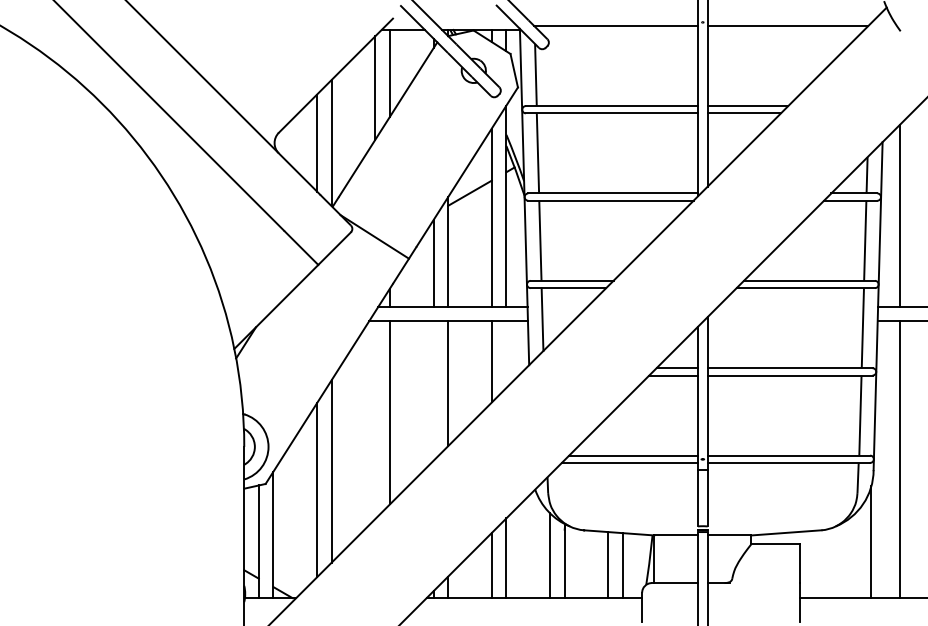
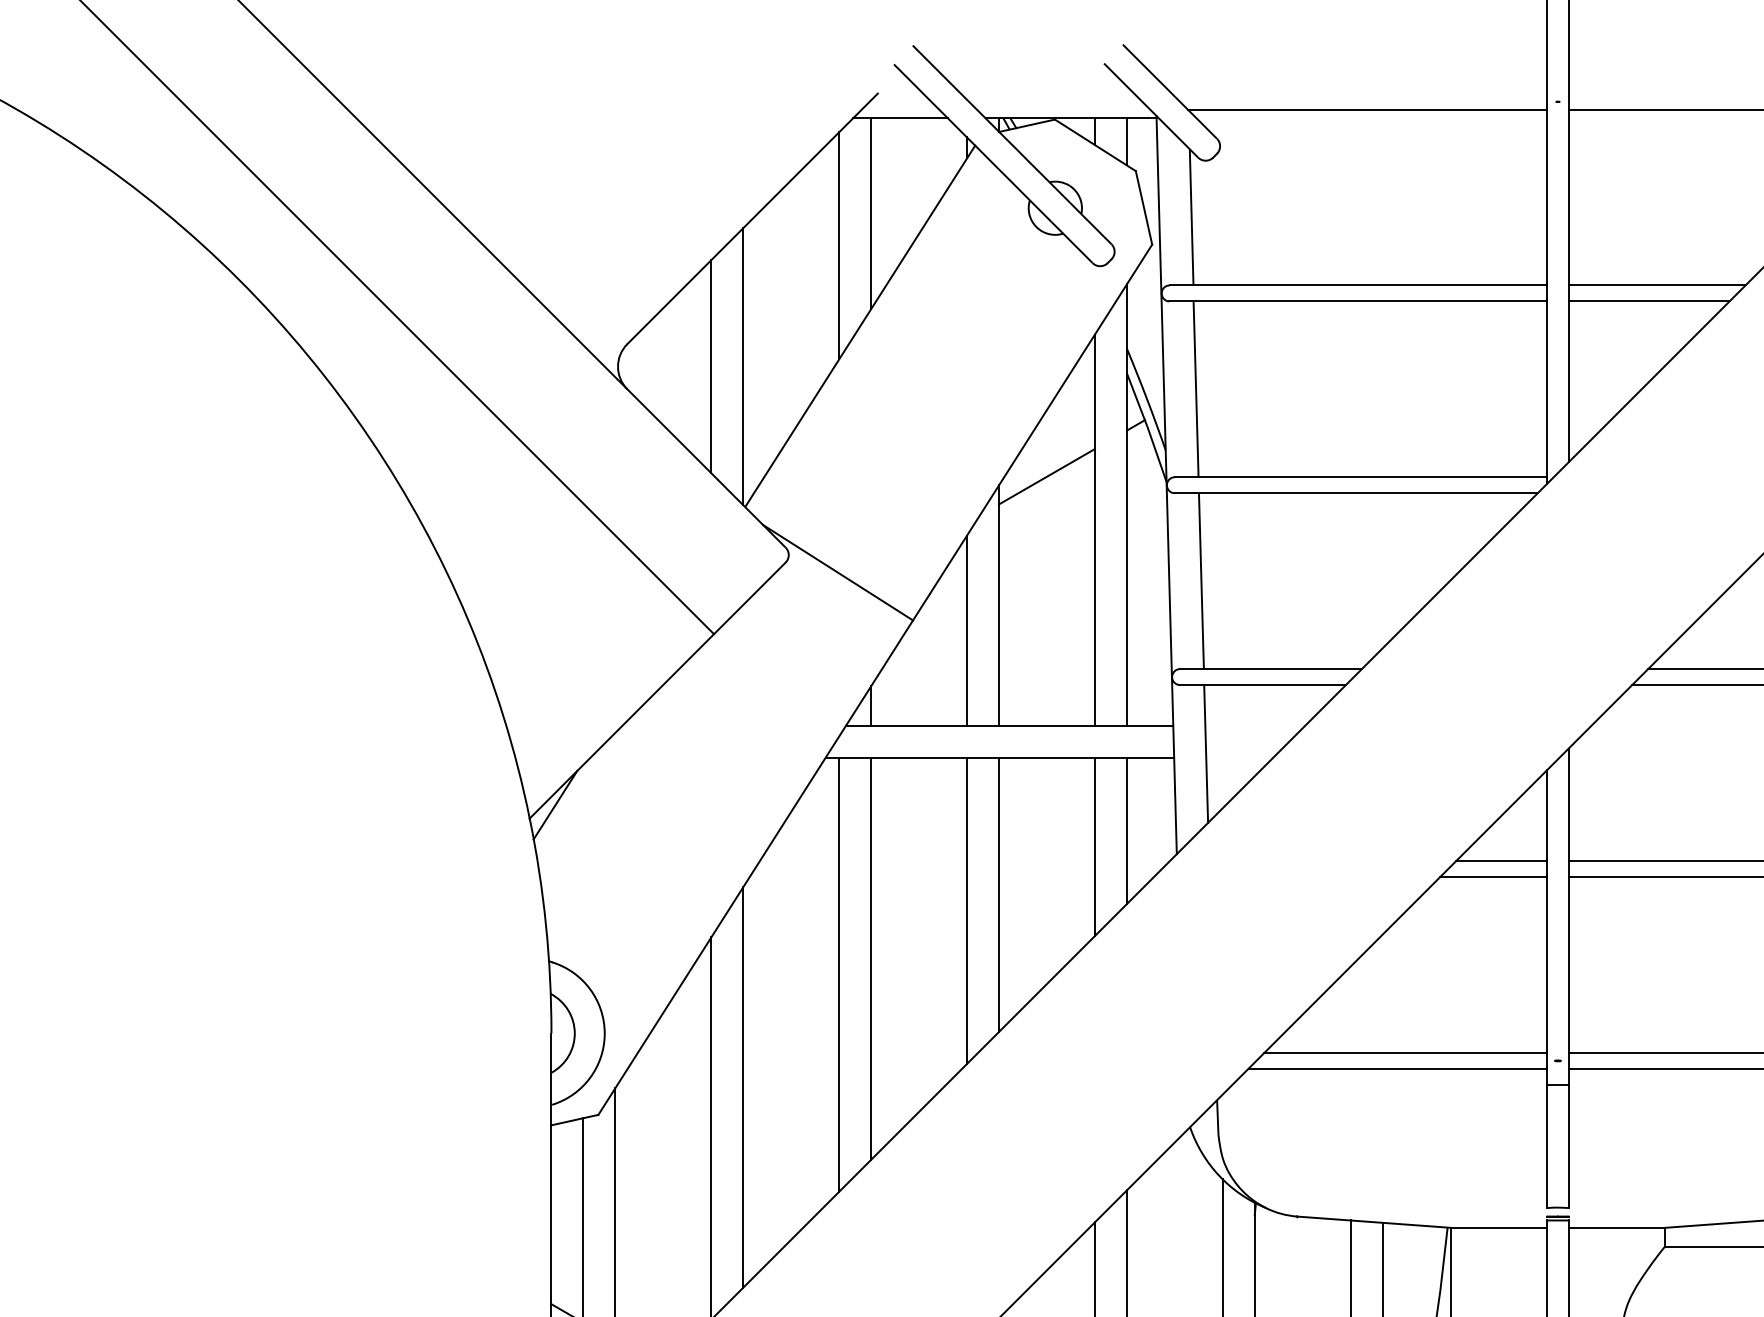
line: (506, 354) -> (1127, 830), added
line: (433, 390) -> (966, 909), added
line: (375, 420) -> (839, 975), added

